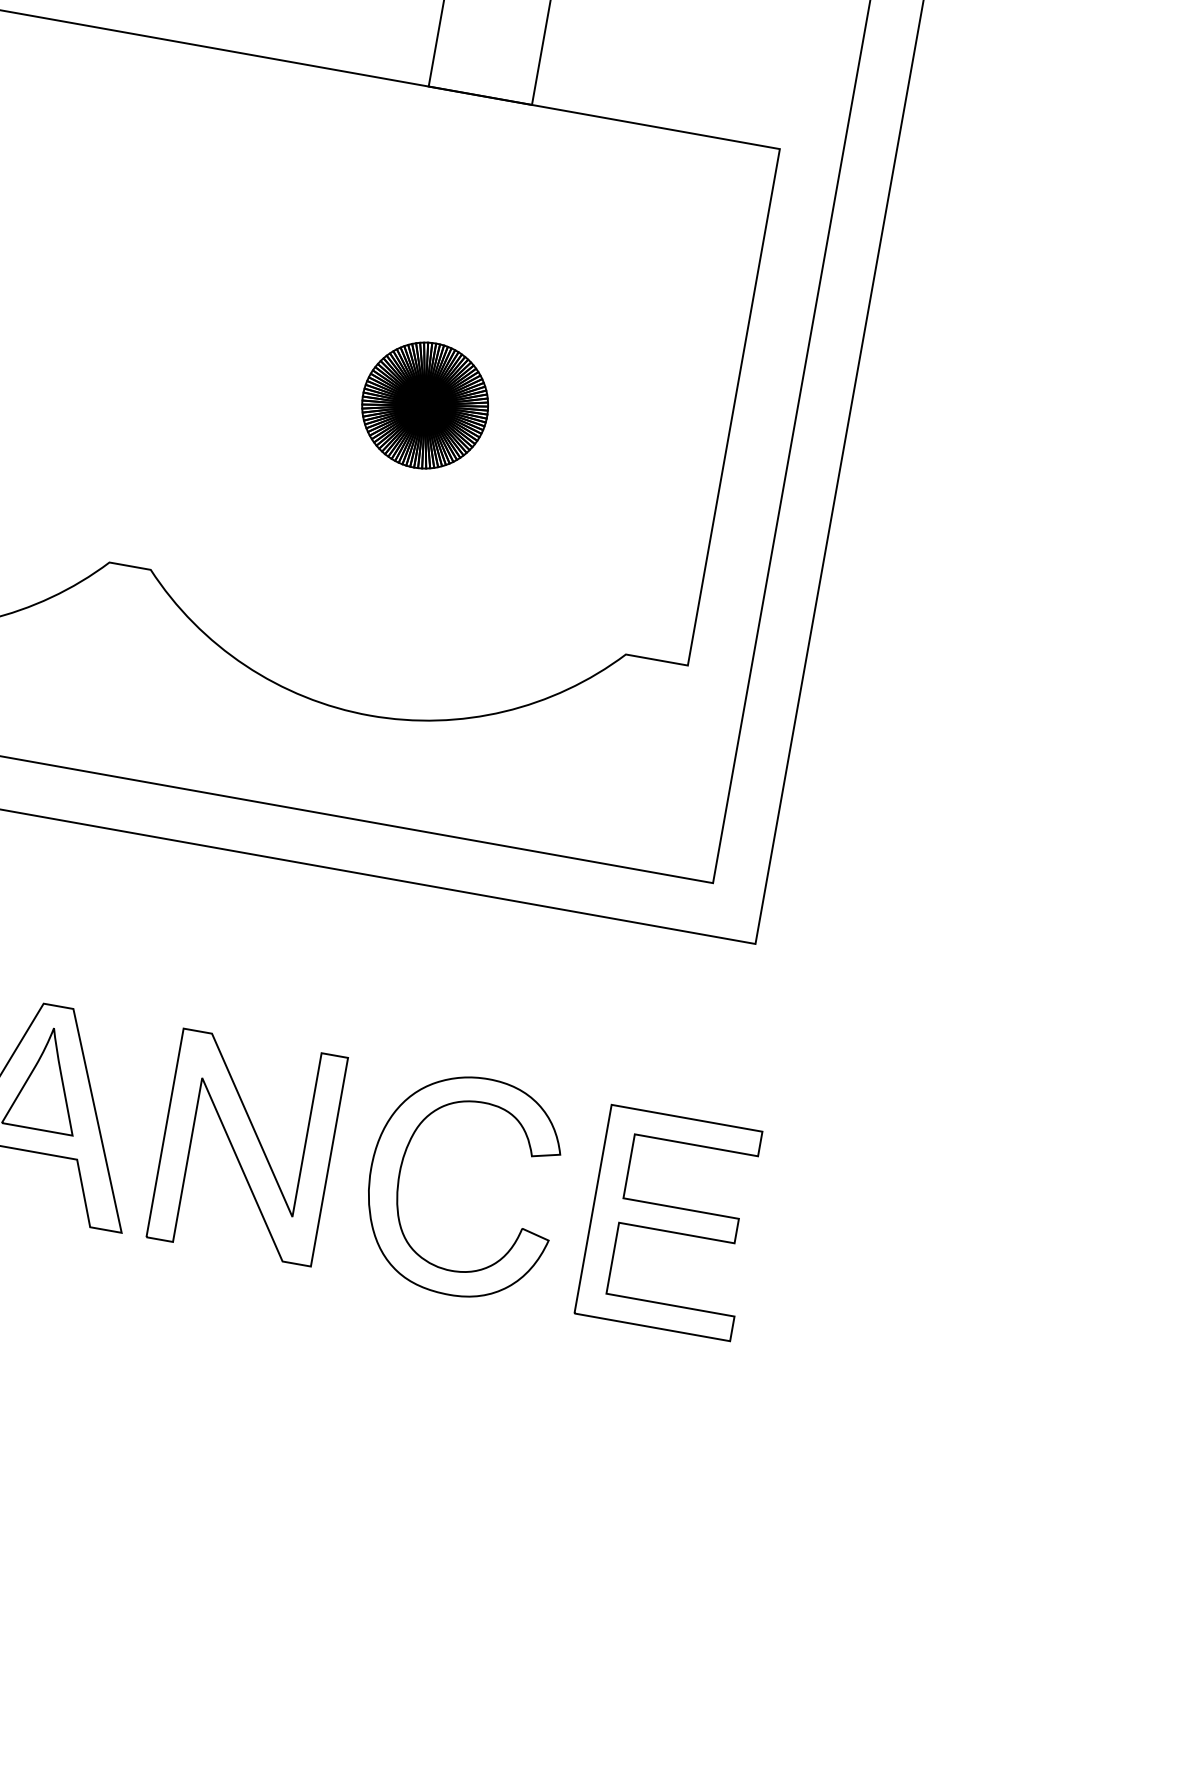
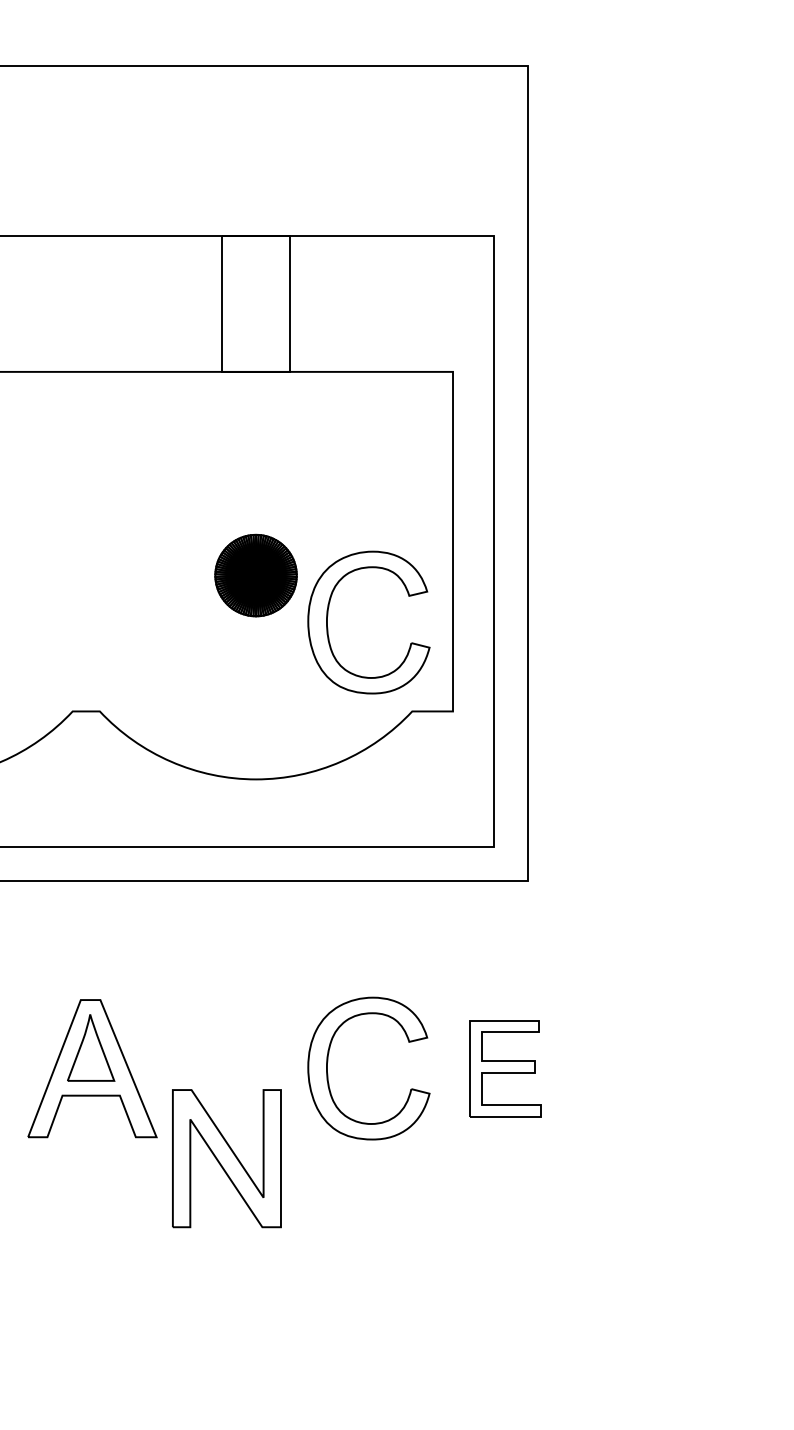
part: (521, 505) -> (328, 628), added
part: (246, 1147) -> (226, 1158), moved
part: (671, 1222) -> (505, 1068), size x0.7

